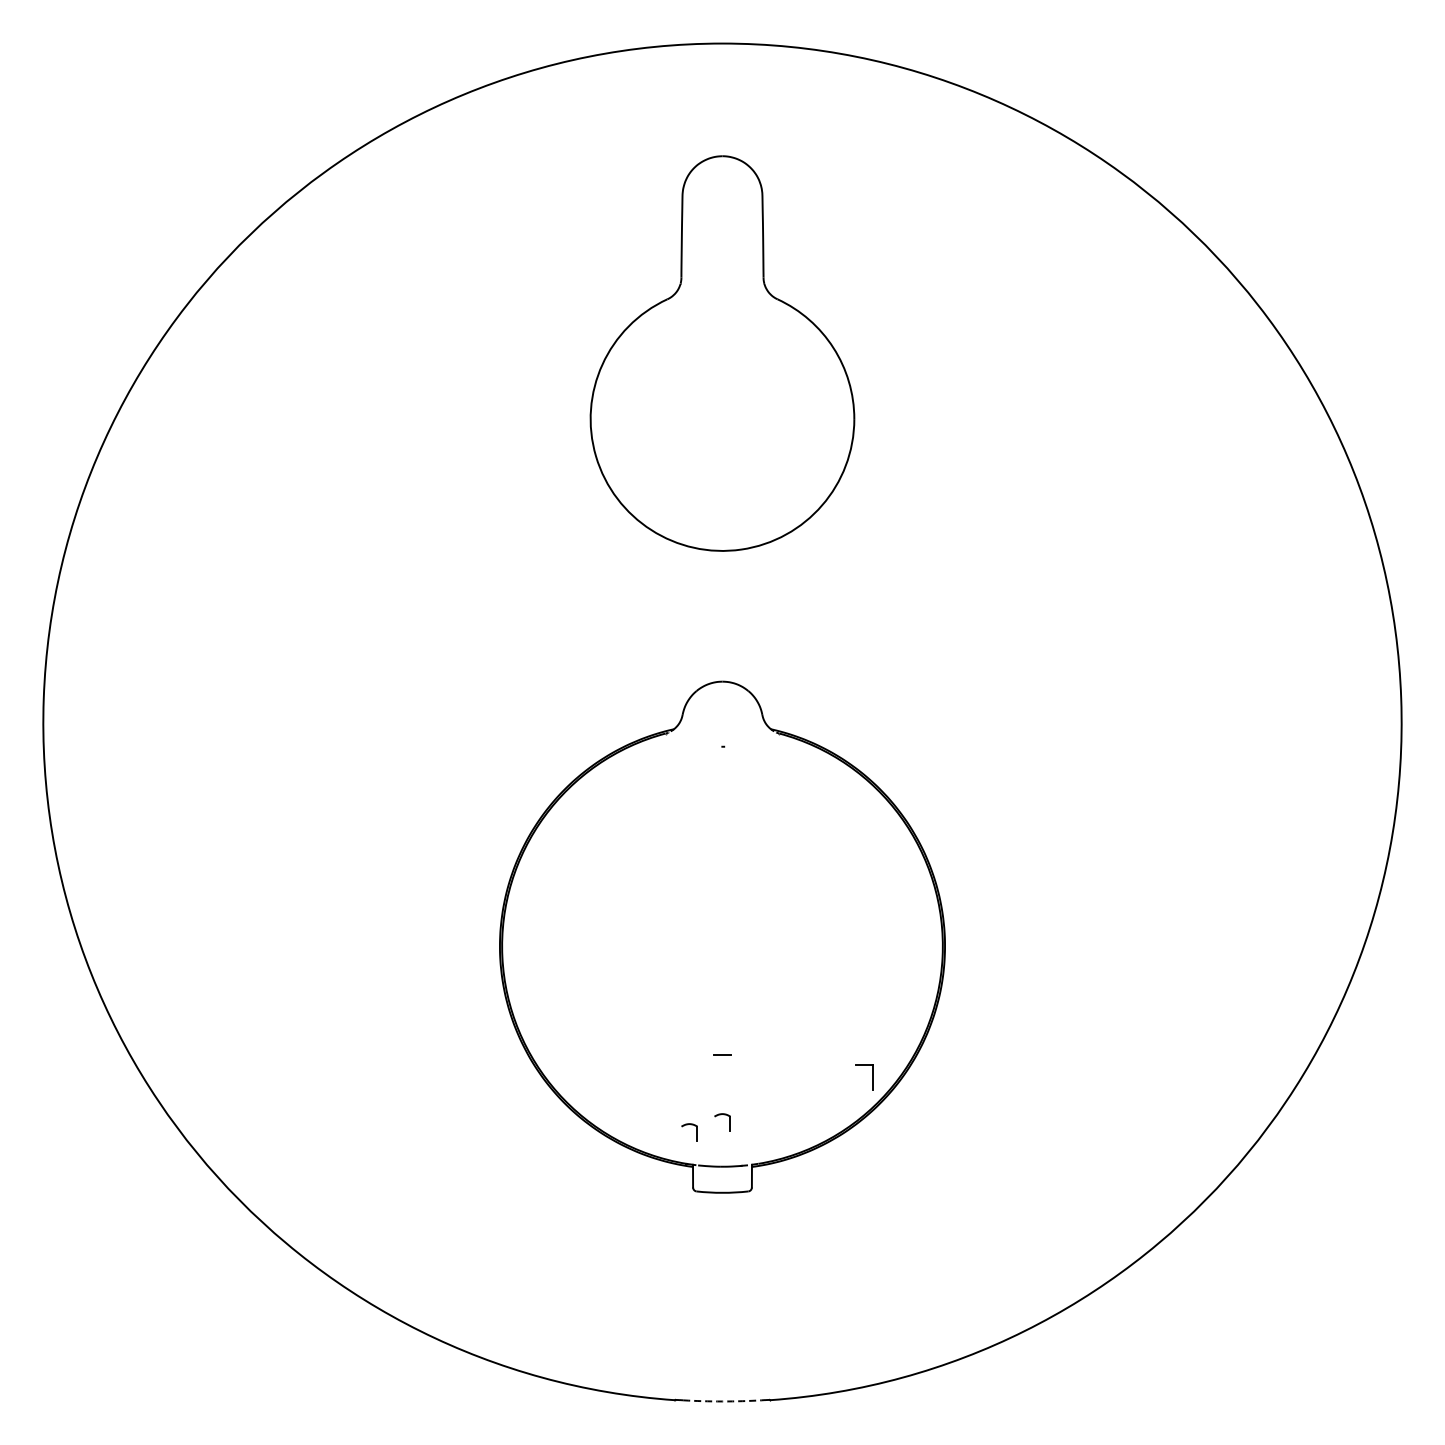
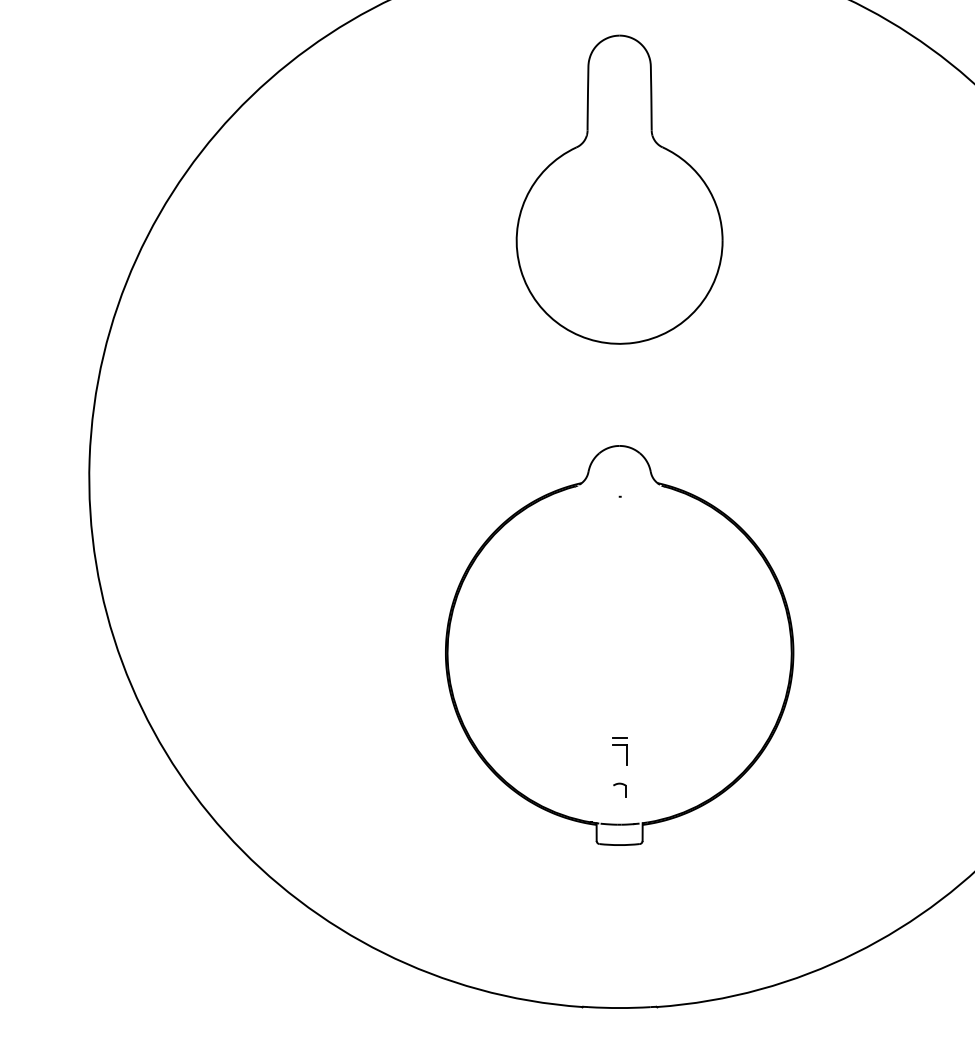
part: (872, 1077) -> (625, 755), moved
part: (696, 1132) -> (599, 798), removed
arc: (722, 1401) -> (619, 1008), dashed -> solid

